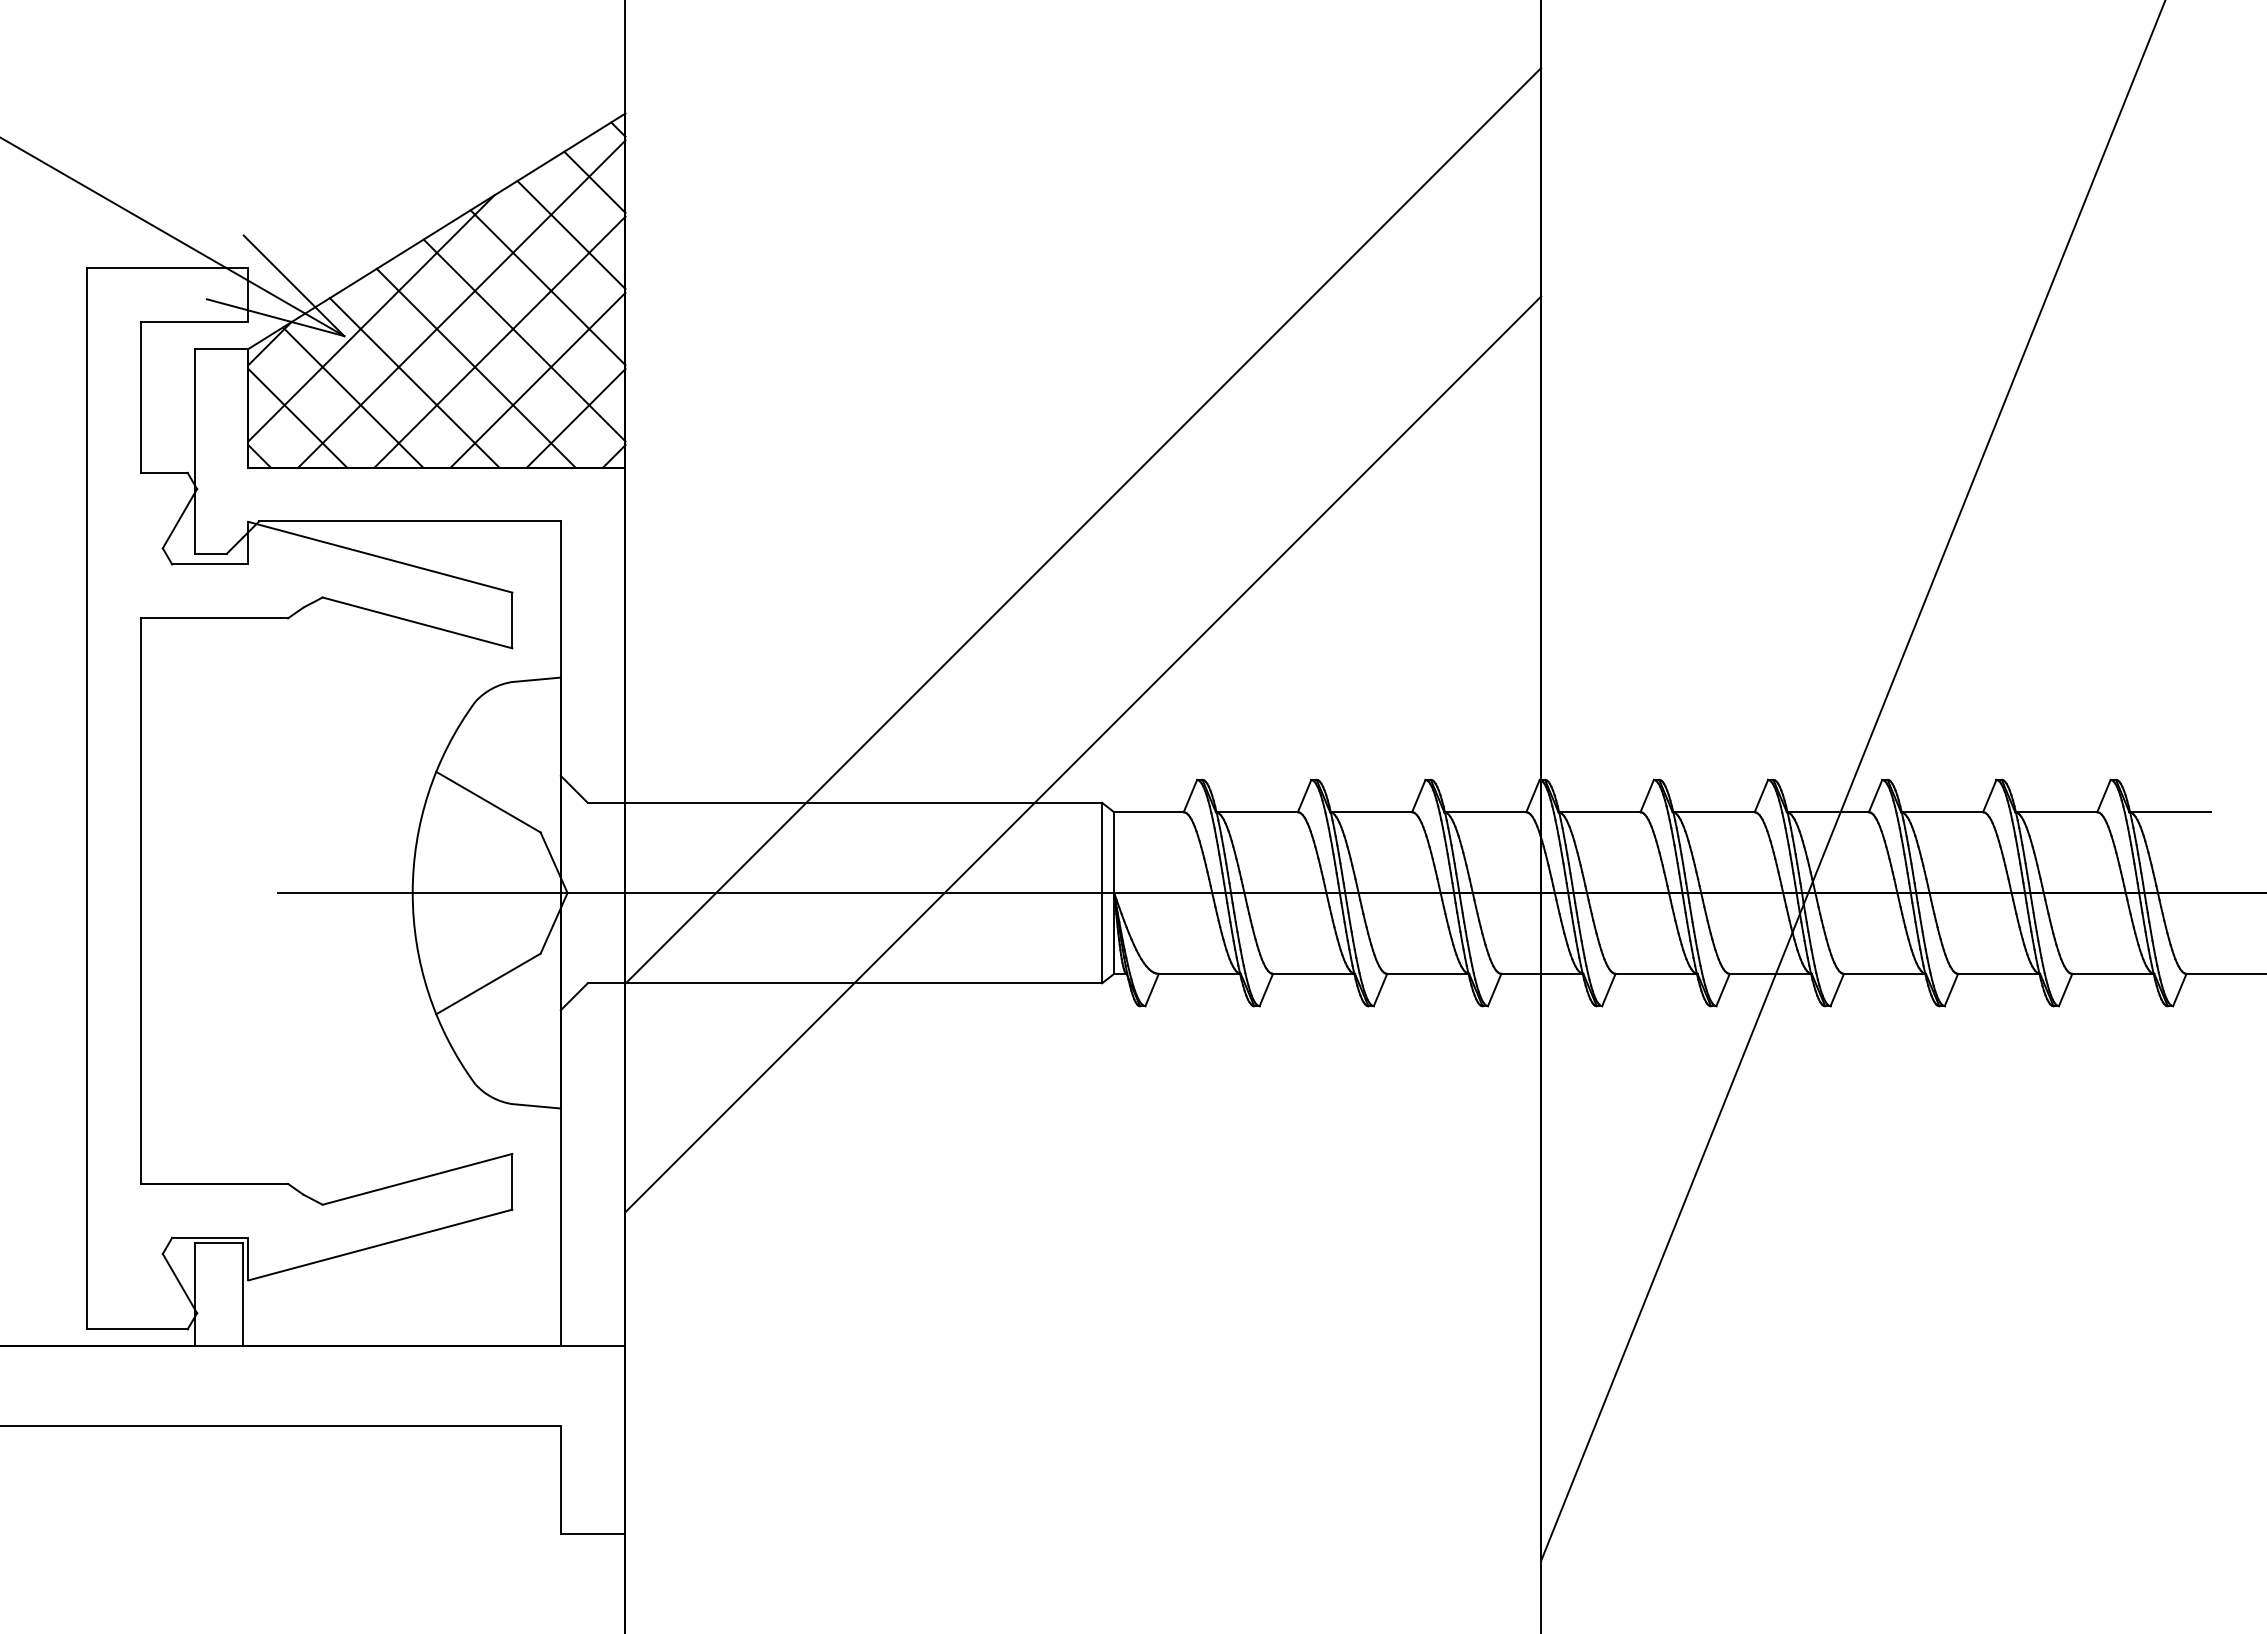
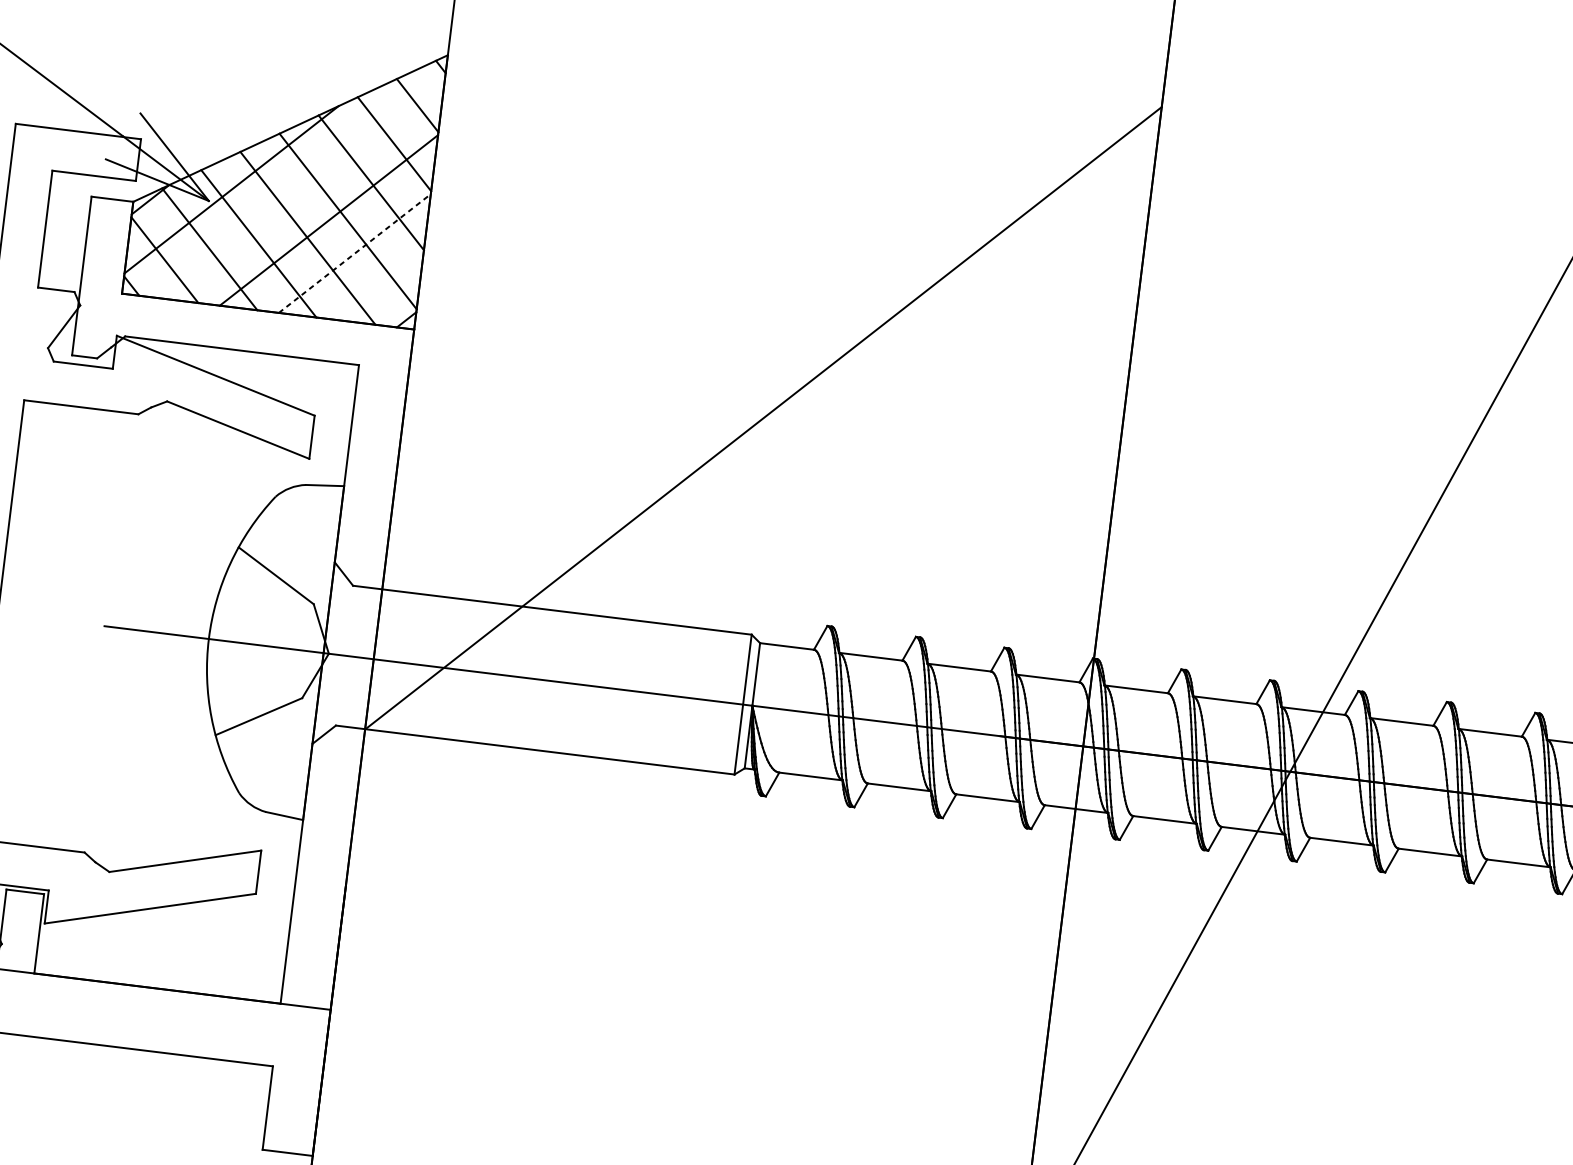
line: (461, 303) -> (302, 186), removed
line: (538, 380) -> (355, 253), solid -> dashed
line: (576, 418) -> (380, 286), removed
line: (1083, 754) -> (741, 595), removed

